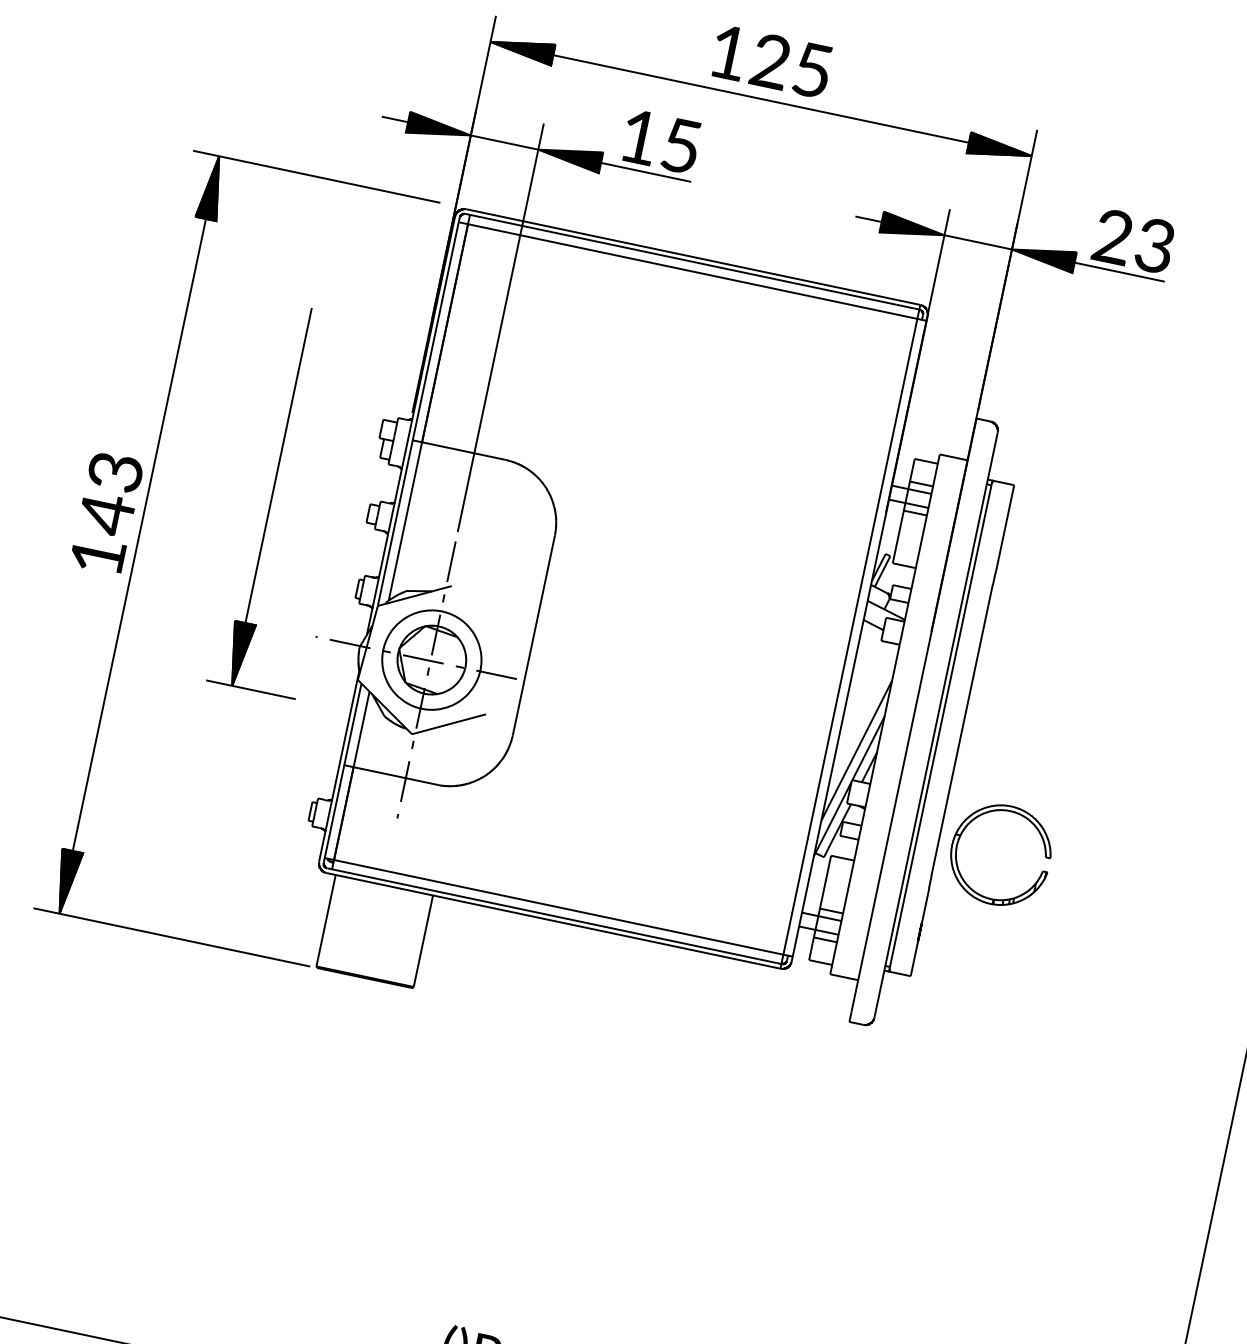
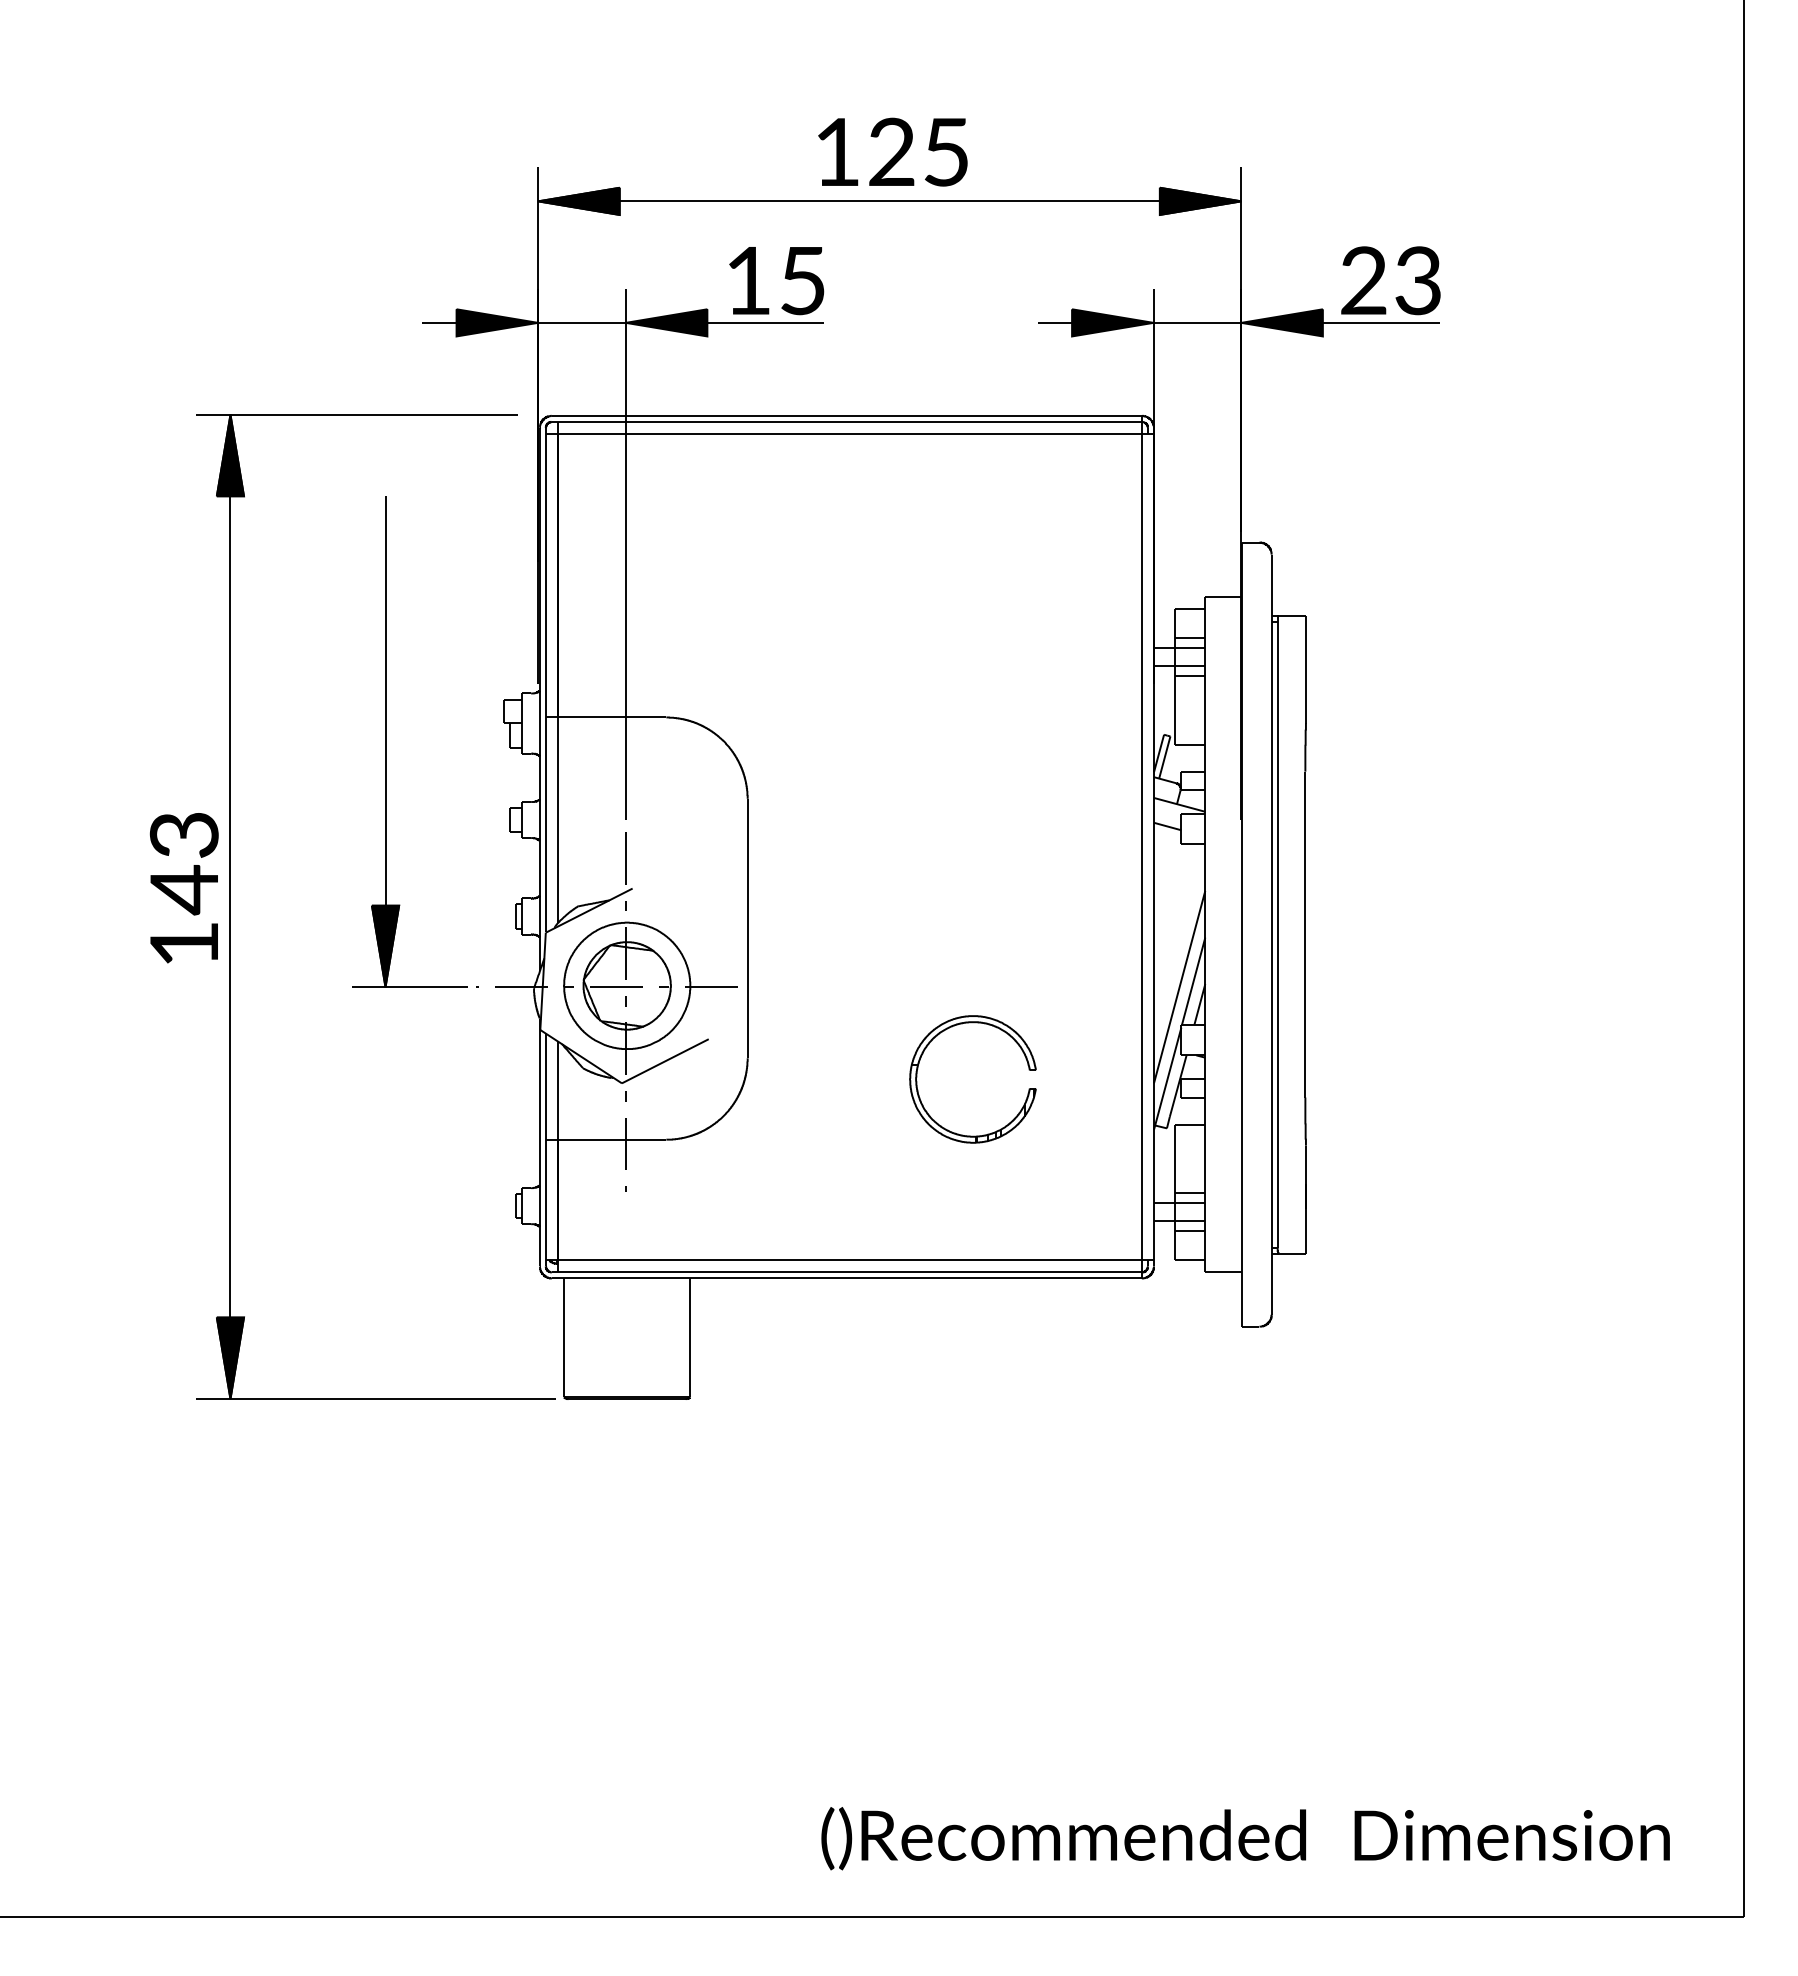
part: (272, 496) -> (386, 741), moved
part: (960, 838) -> (918, 1069), moved

